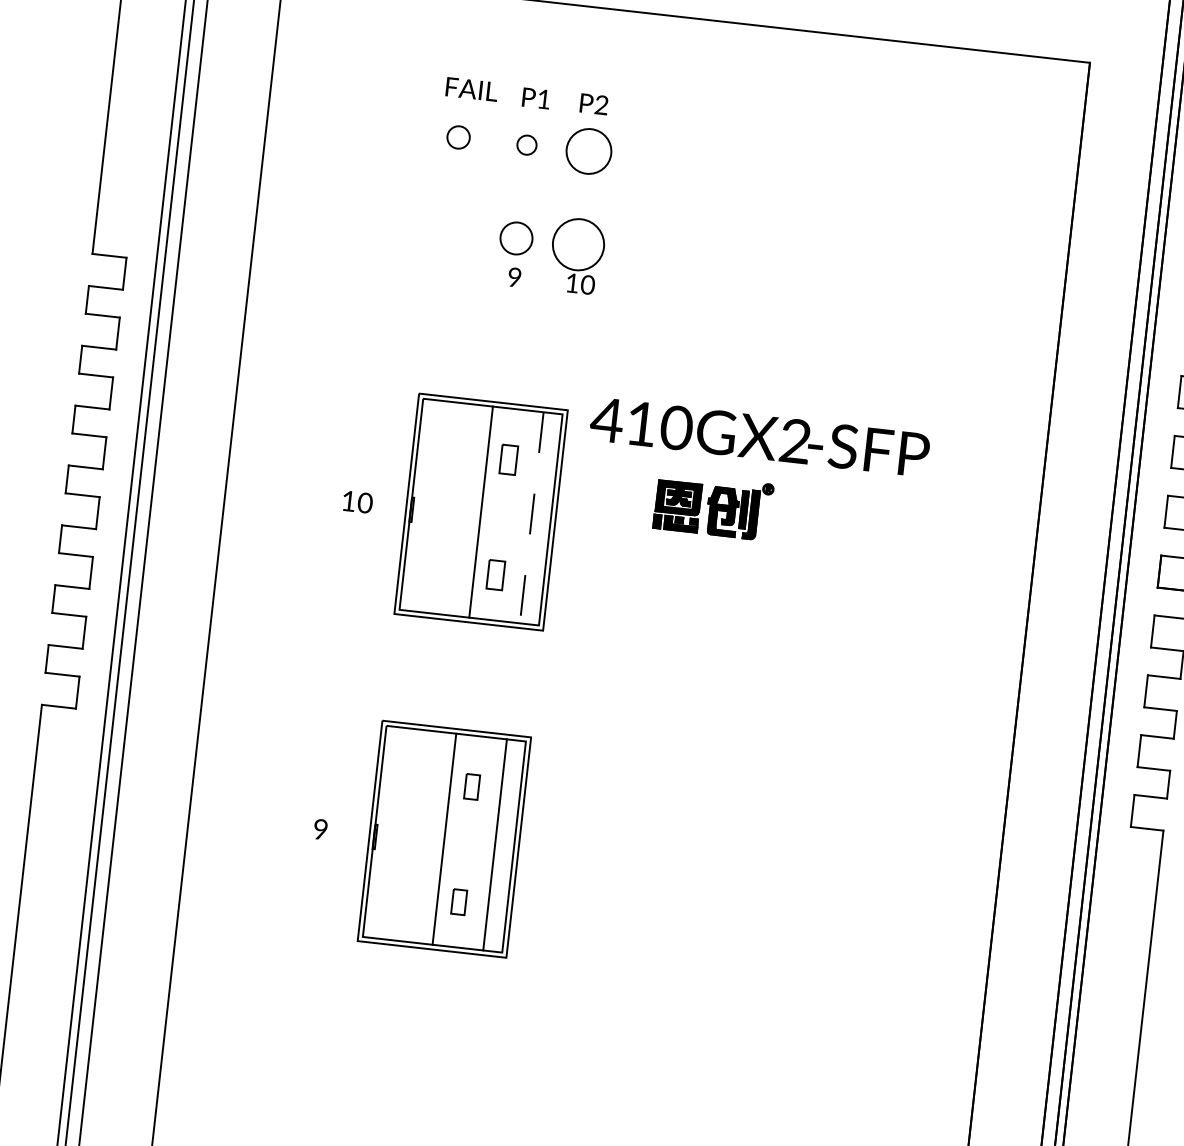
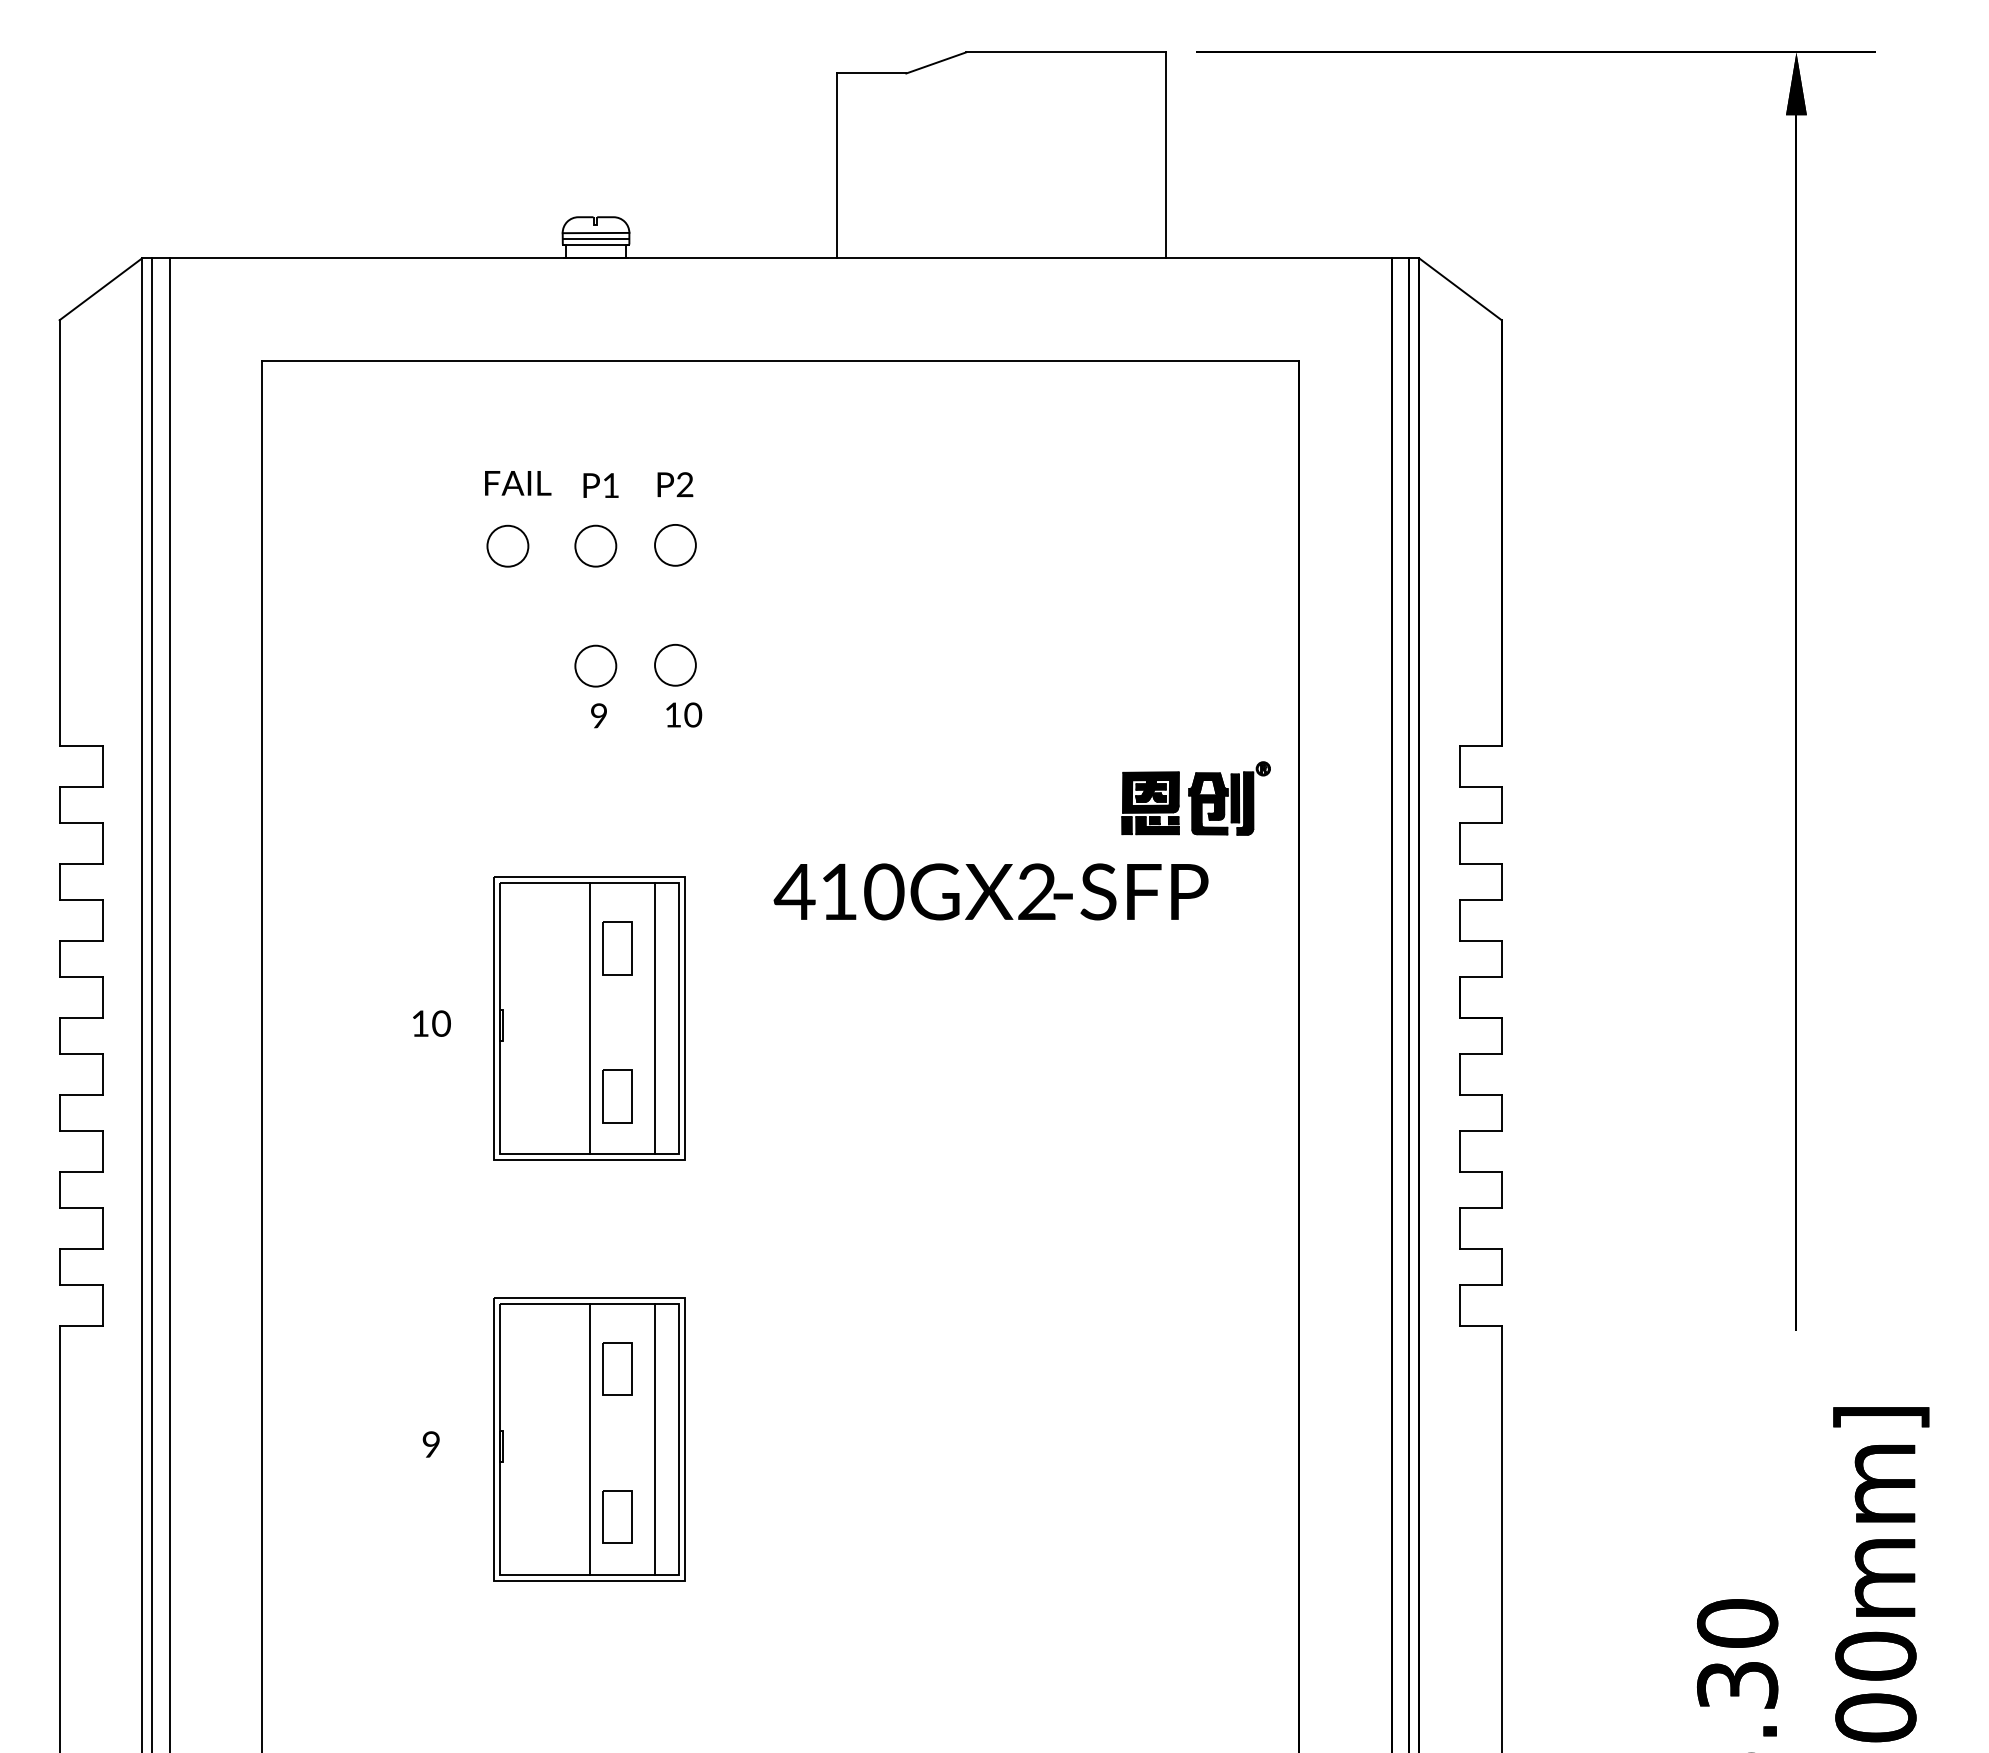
circle: (458, 136) -> (507, 545), size x1.43
circle: (526, 144) -> (595, 545), size x1.67
circle: (589, 150) -> (675, 544), size x0.71
circle: (578, 244) -> (675, 664), size x0.62
text: (759, 436) -> (990, 891), moved
part: (508, 459) -> (617, 948), size x1.43
part: (712, 506) -> (1195, 798), moved
line: (532, 517) -> (655, 1018), dashed -> solid
part: (495, 575) -> (617, 1096), size x1.43
part: (472, 786) -> (617, 1368), size x1.67
part: (459, 901) -> (617, 1516), size x1.67

